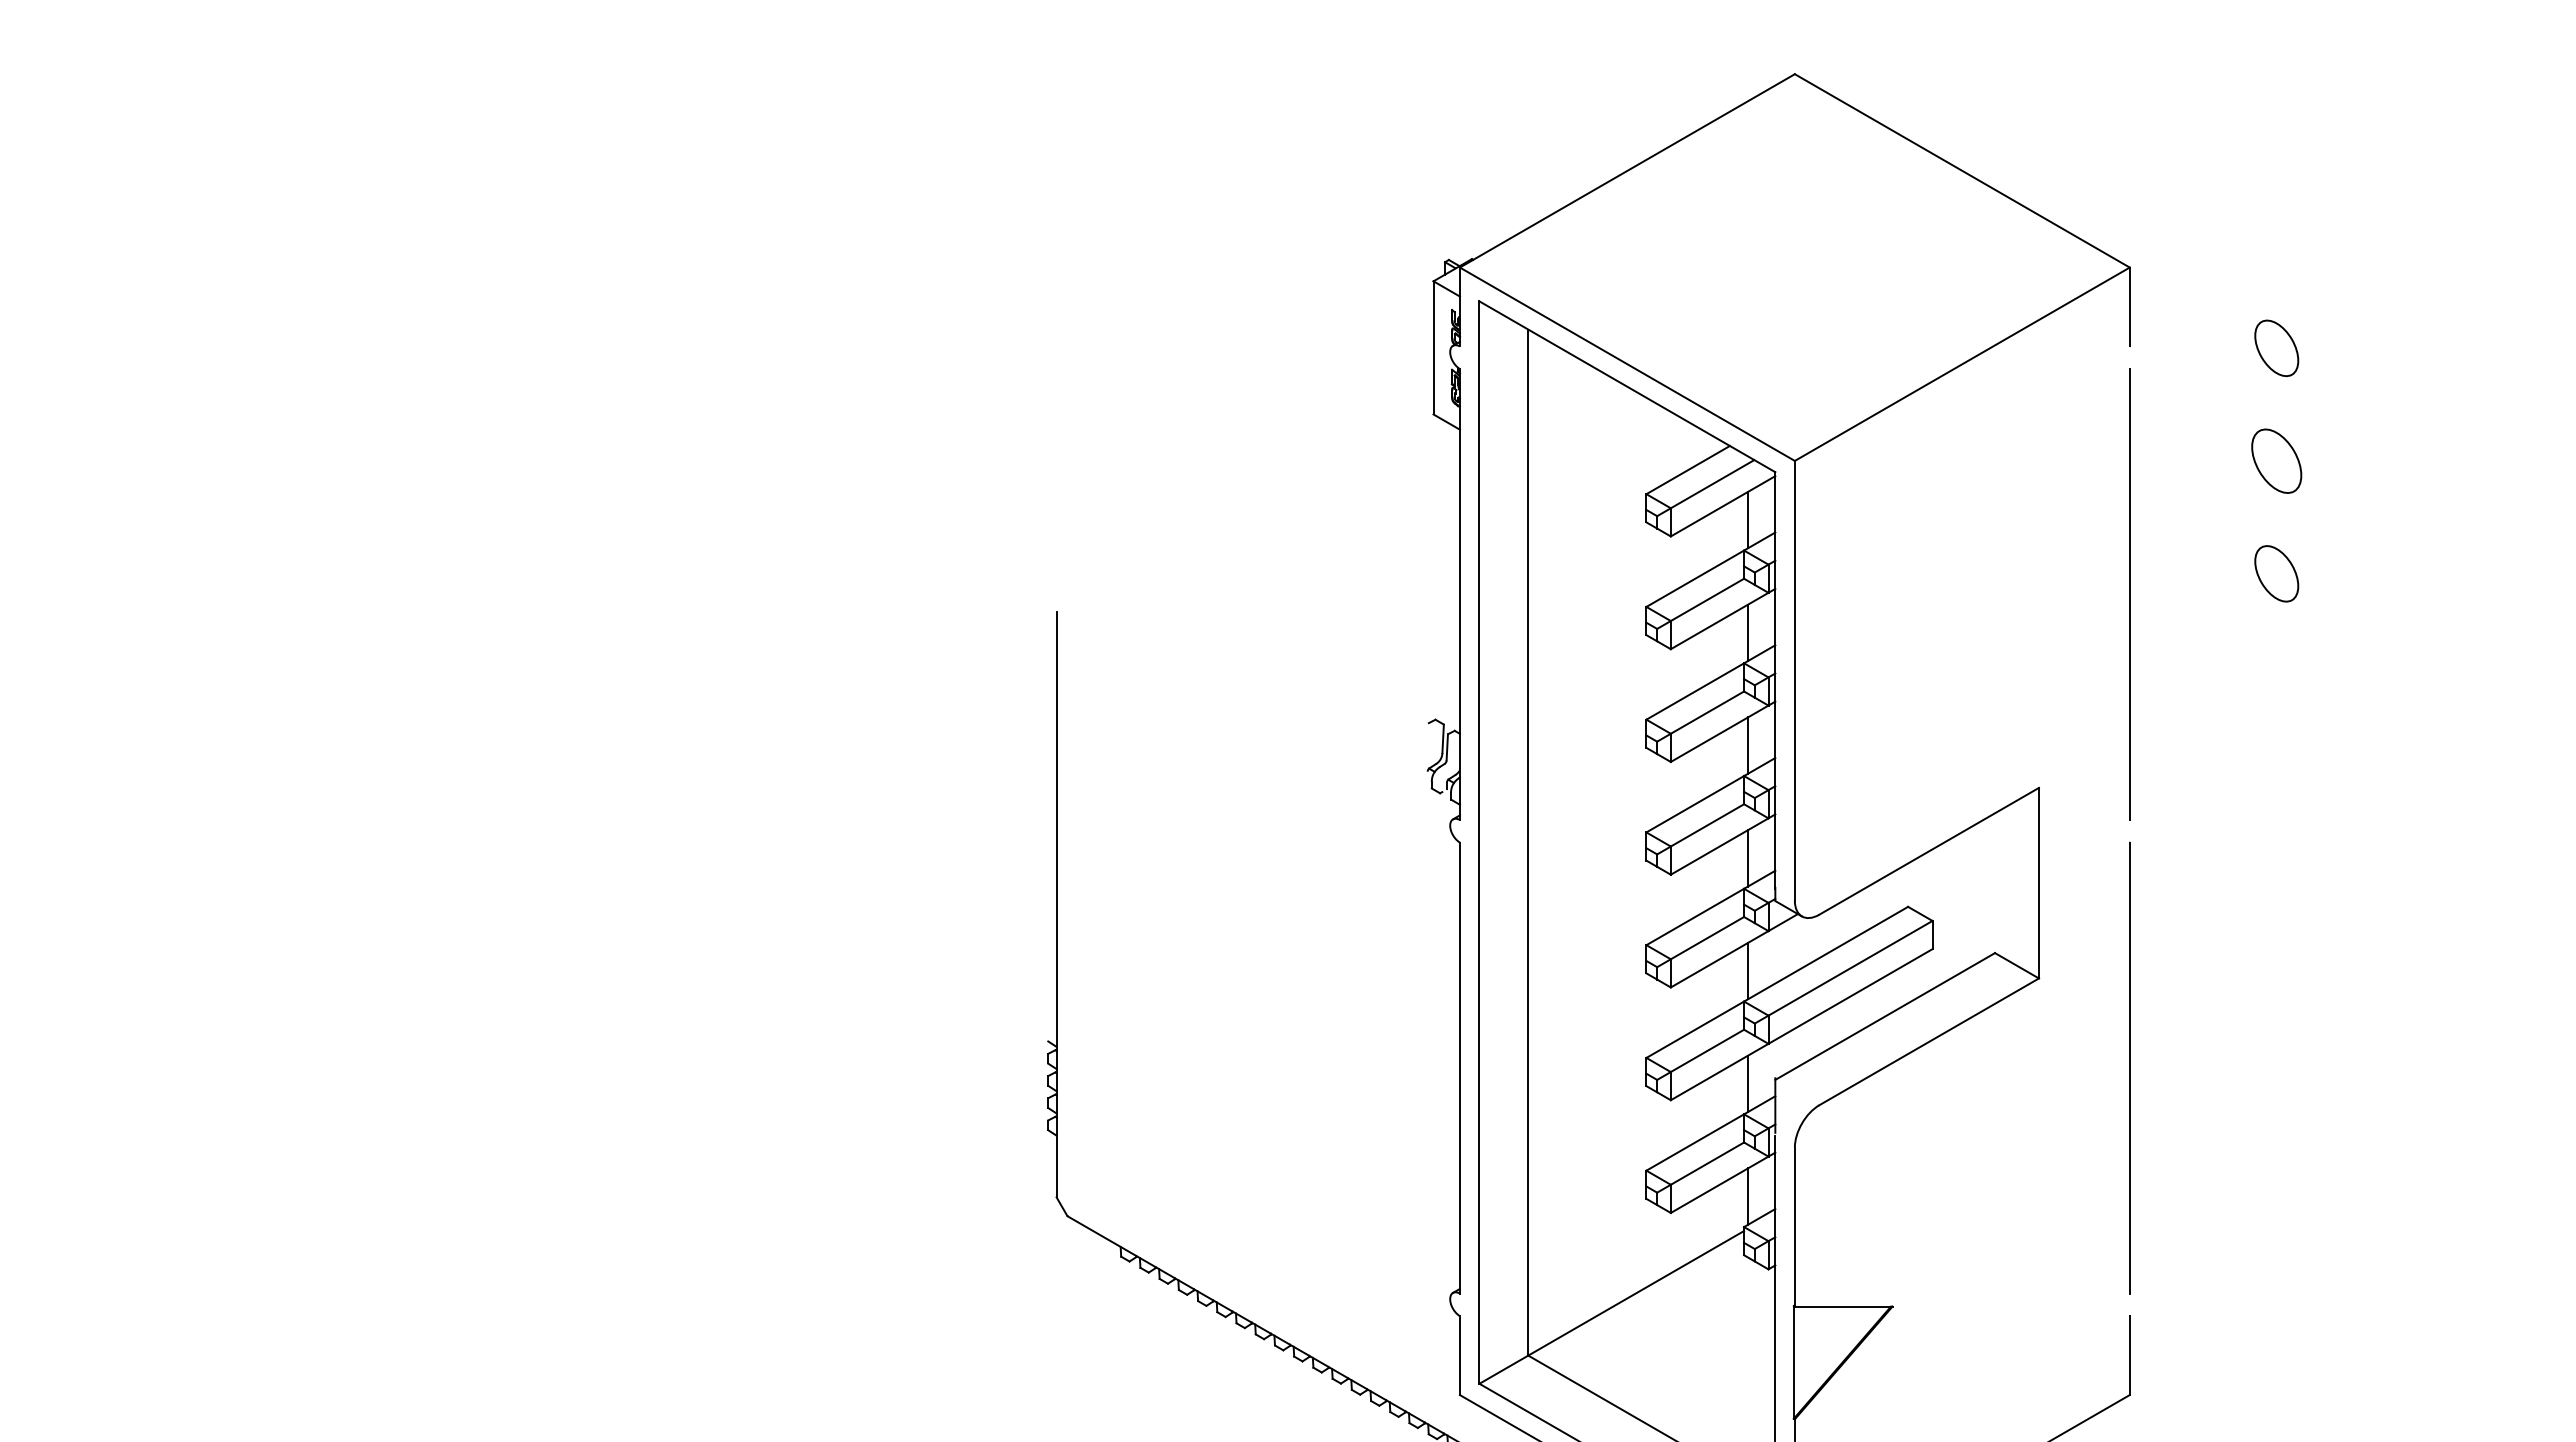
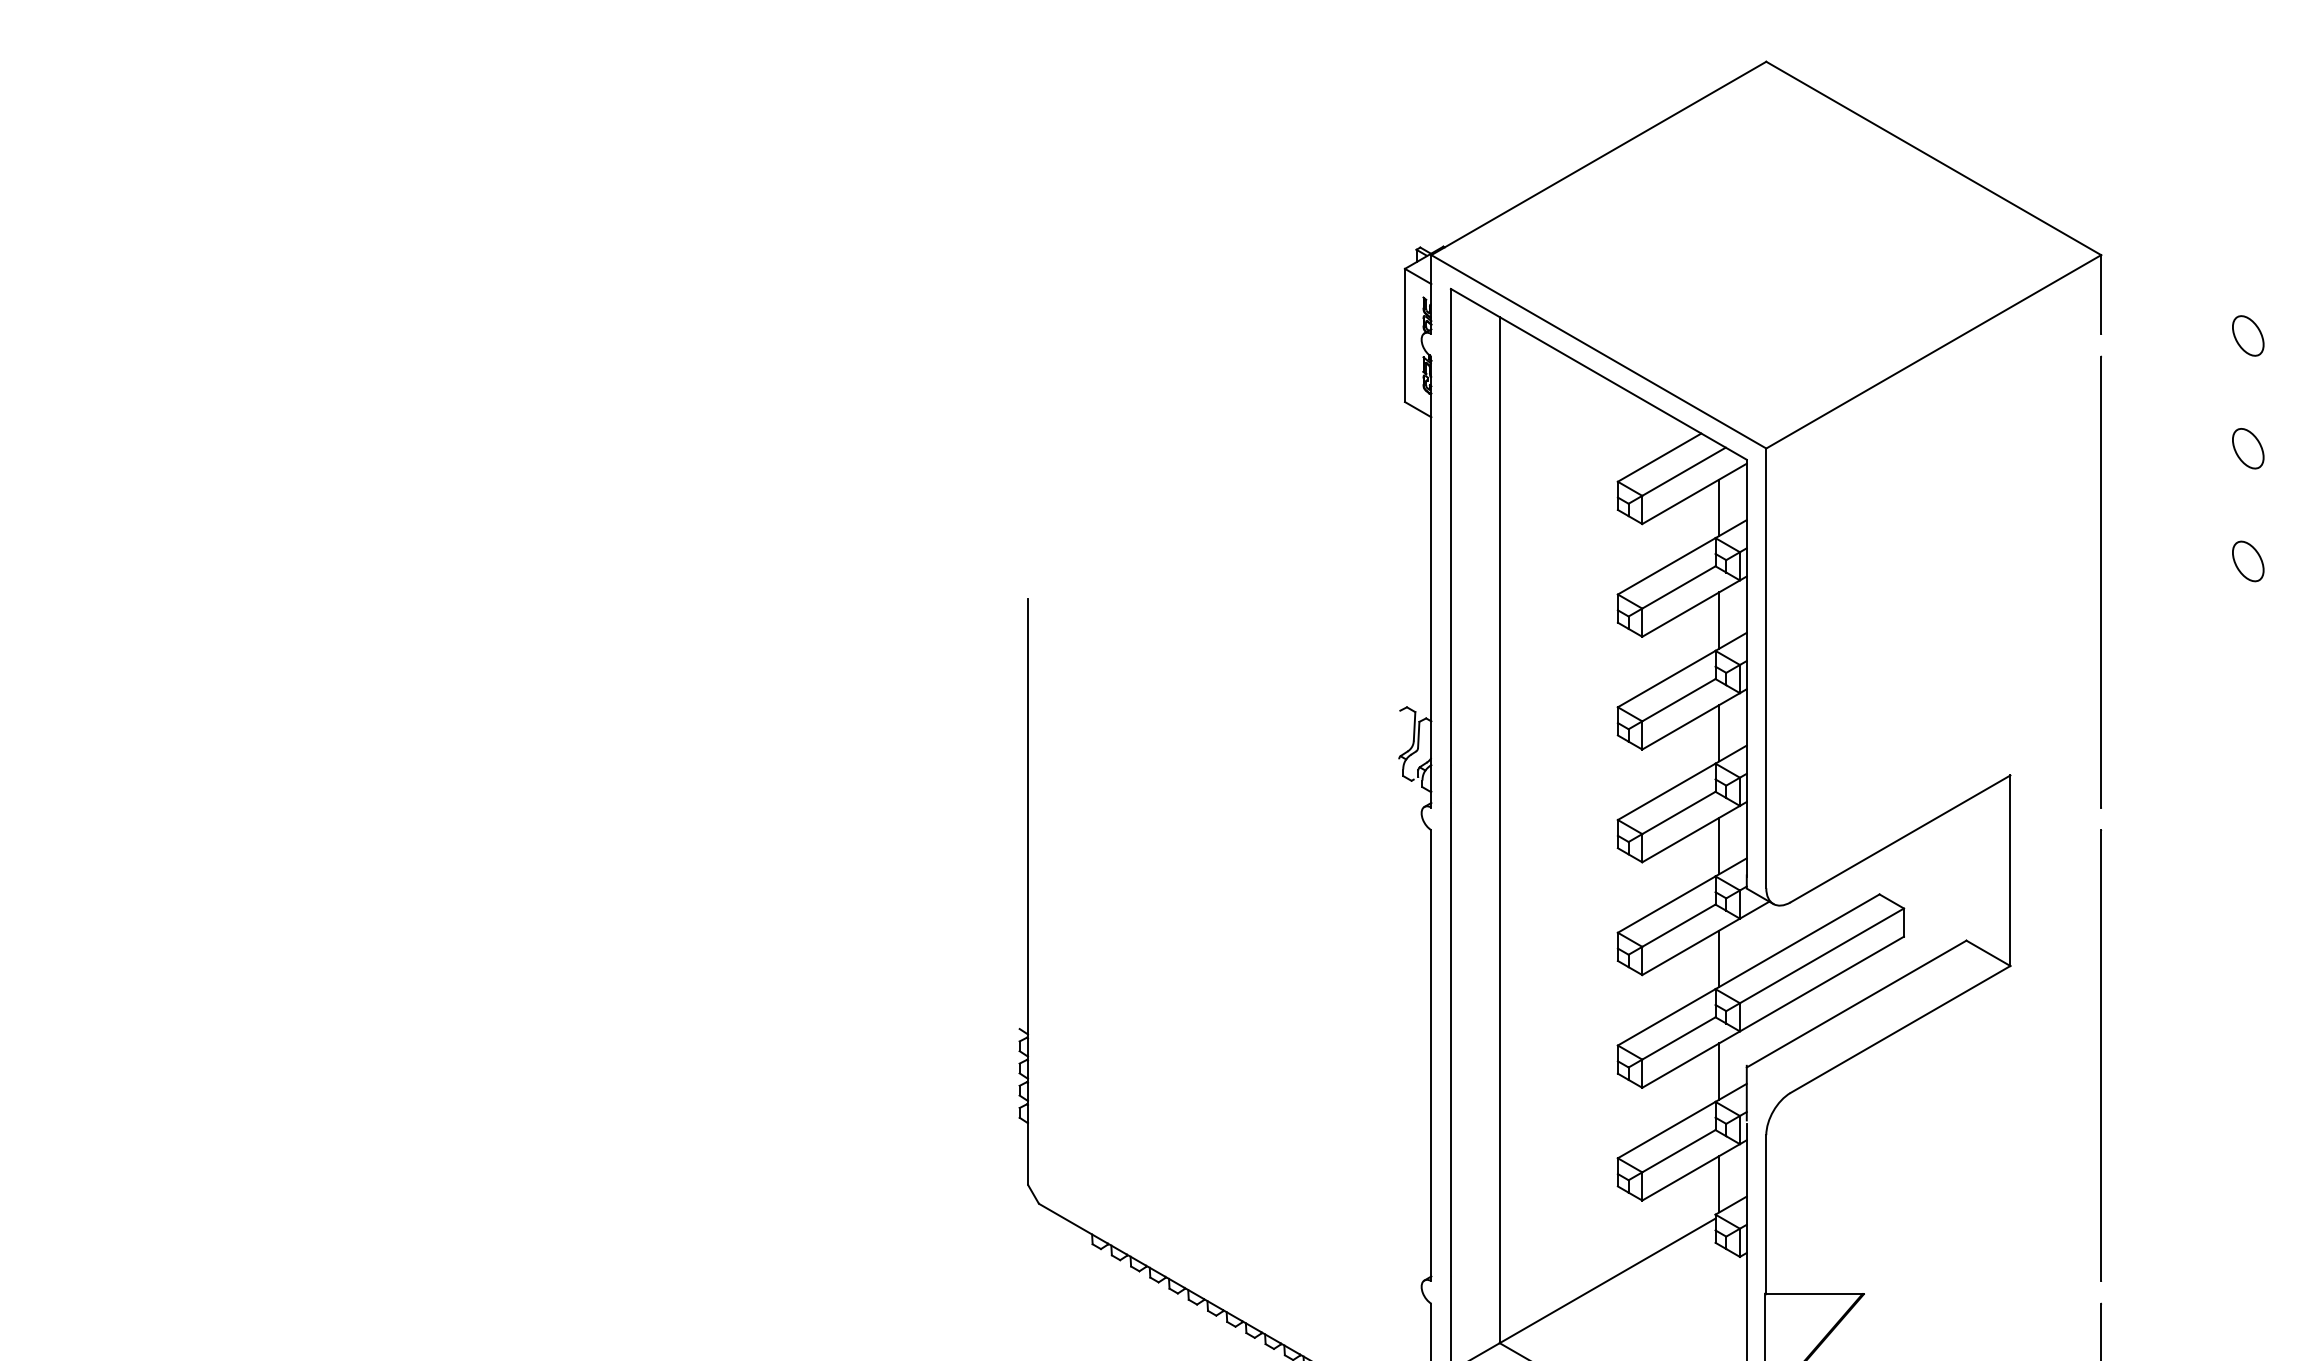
part: (2276, 348) -> (2247, 336), size x0.71
part: (2276, 460) -> (2247, 448), size x0.62
part: (2276, 573) -> (2247, 561), size x0.71

